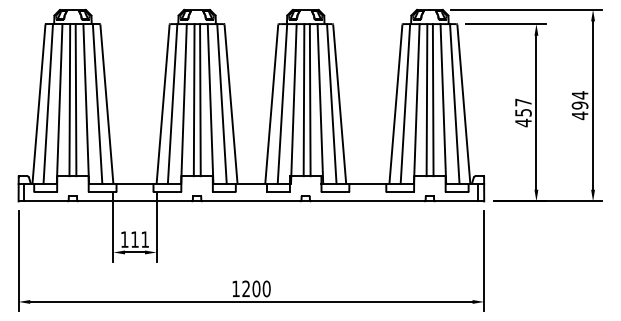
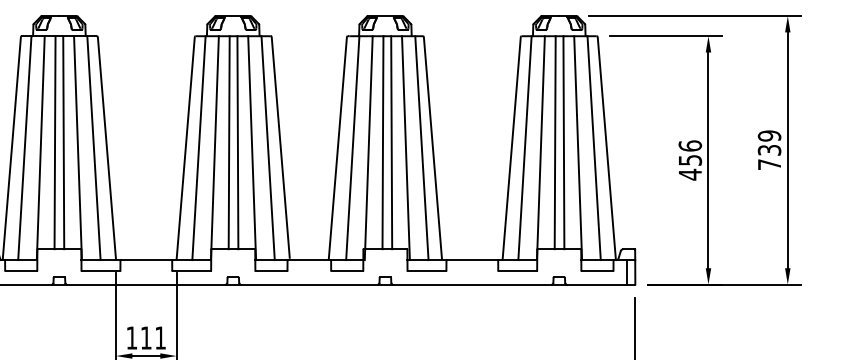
text: (523, 102) -> (690, 146), 457 -> 456
text: (579, 105) -> (768, 150), 494 -> 739

